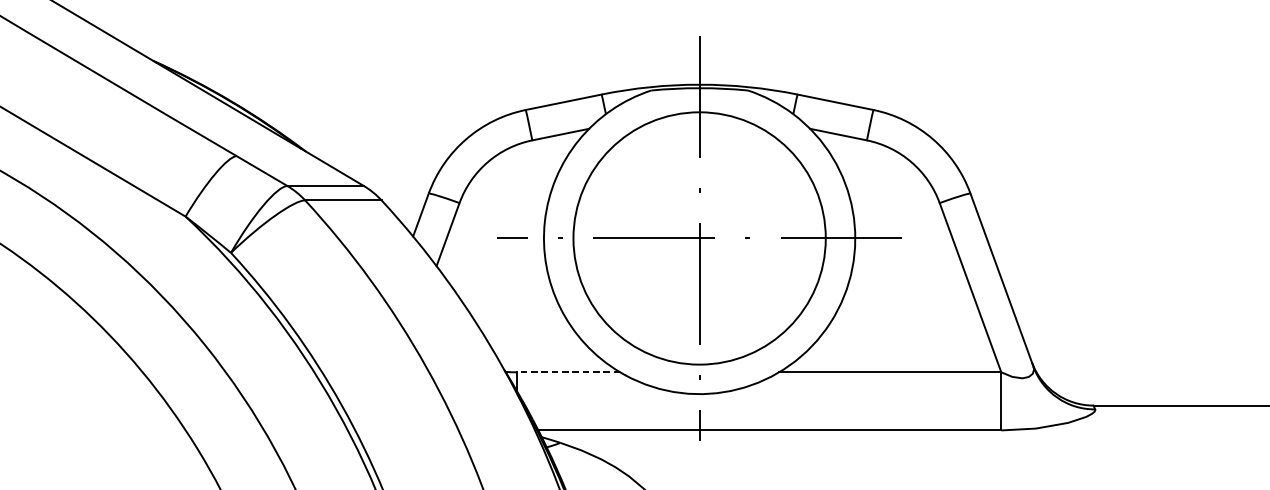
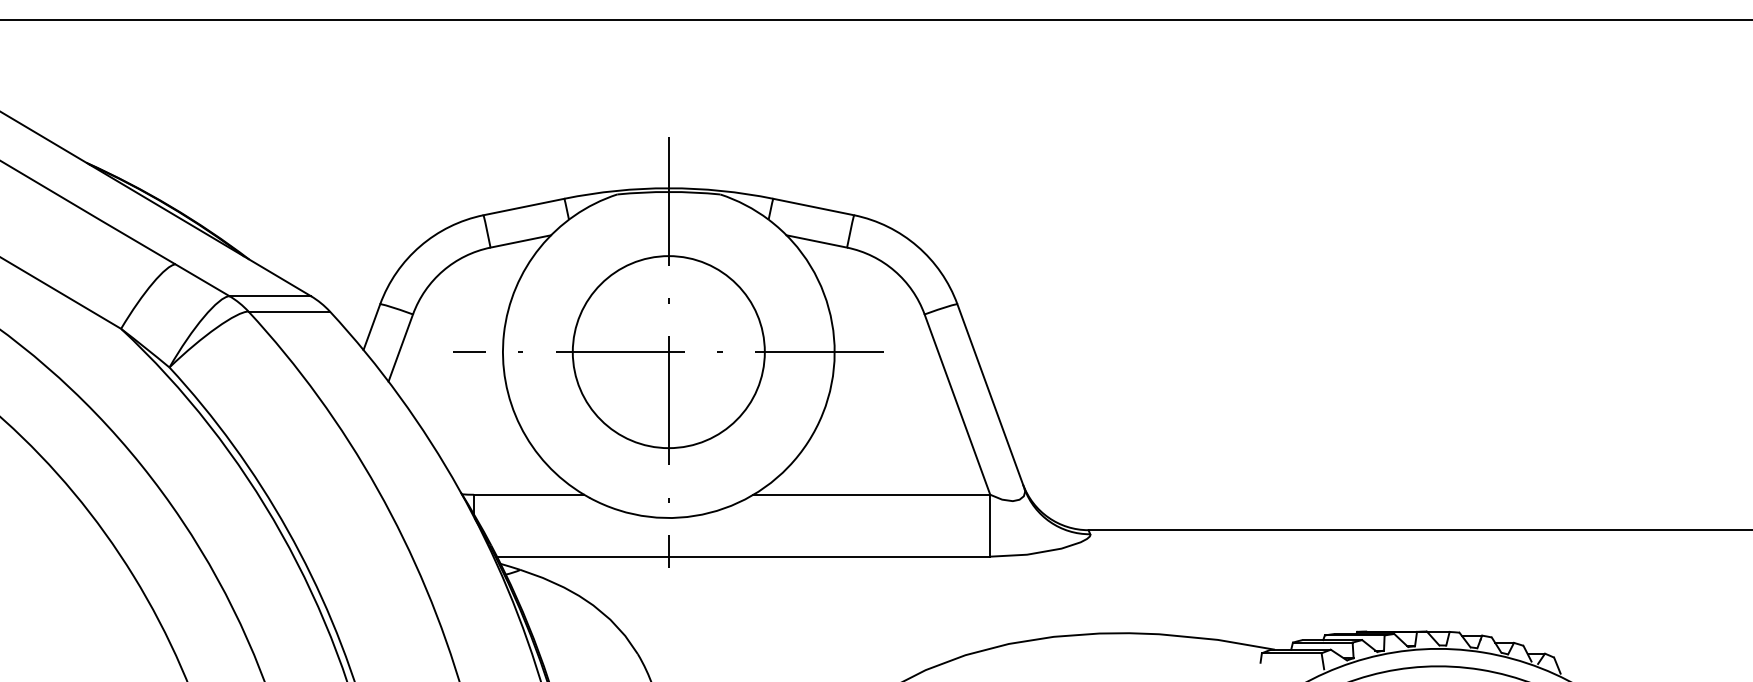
circle: (699, 238) -> (668, 352), size x0.71
line: (567, 372) -> (528, 494), dashed -> solid

